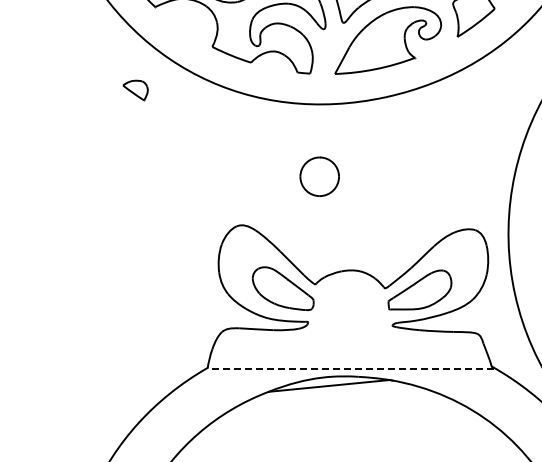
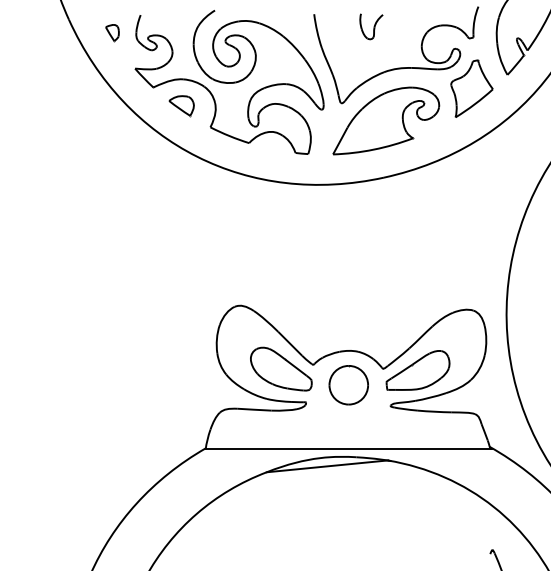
part: (135, 91) -> (181, 106), moved
part: (319, 177) -> (348, 385), moved
line: (350, 369) -> (348, 449), dashed -> solid

